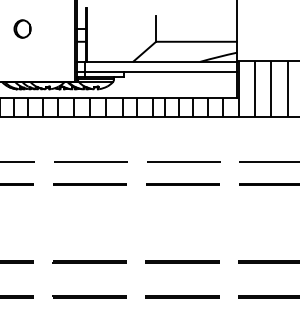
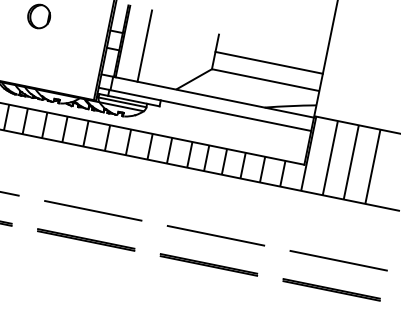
line: (196, 28) -> (268, 62), added
line: (103, 34) -> (144, 45), added

